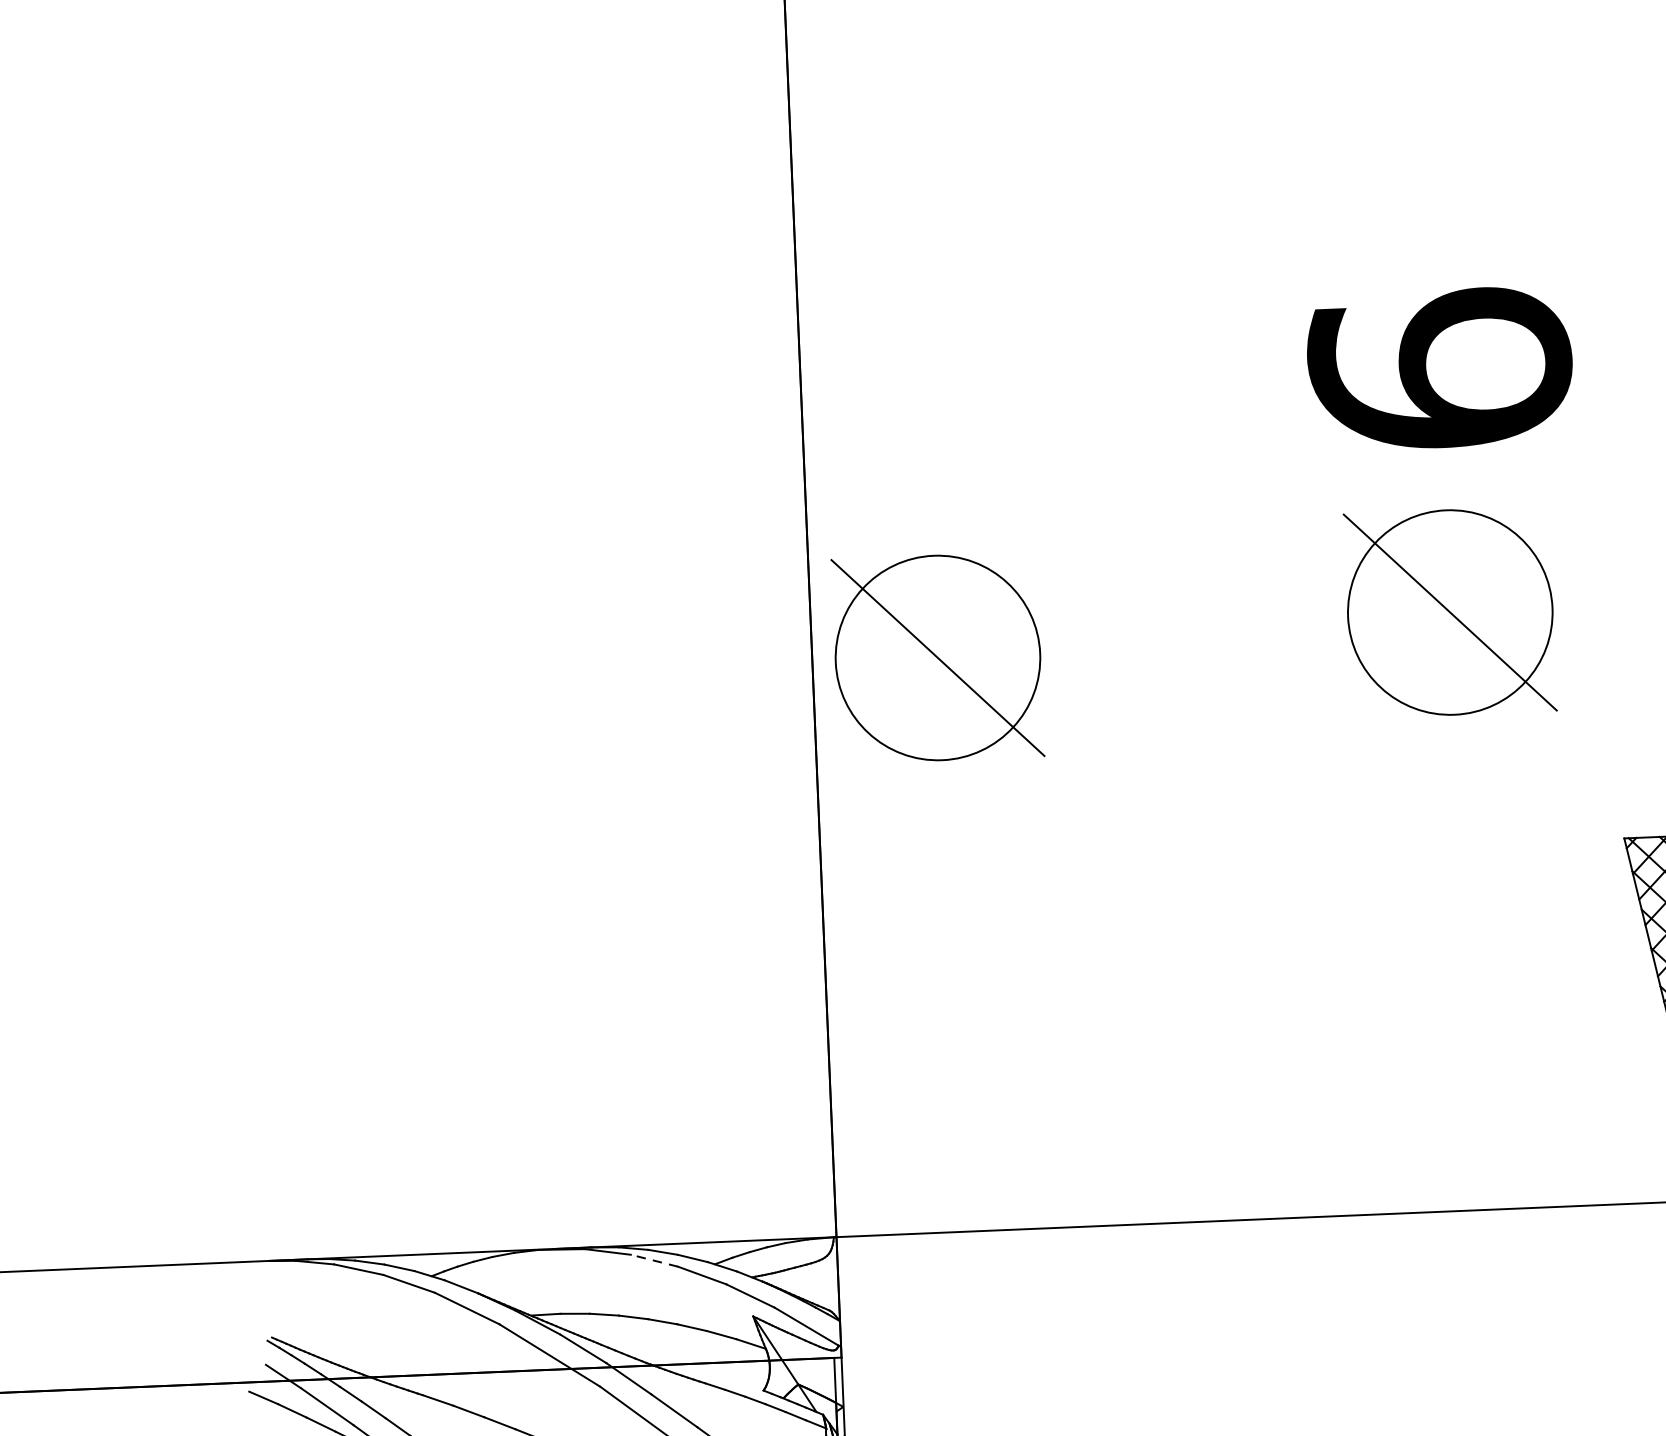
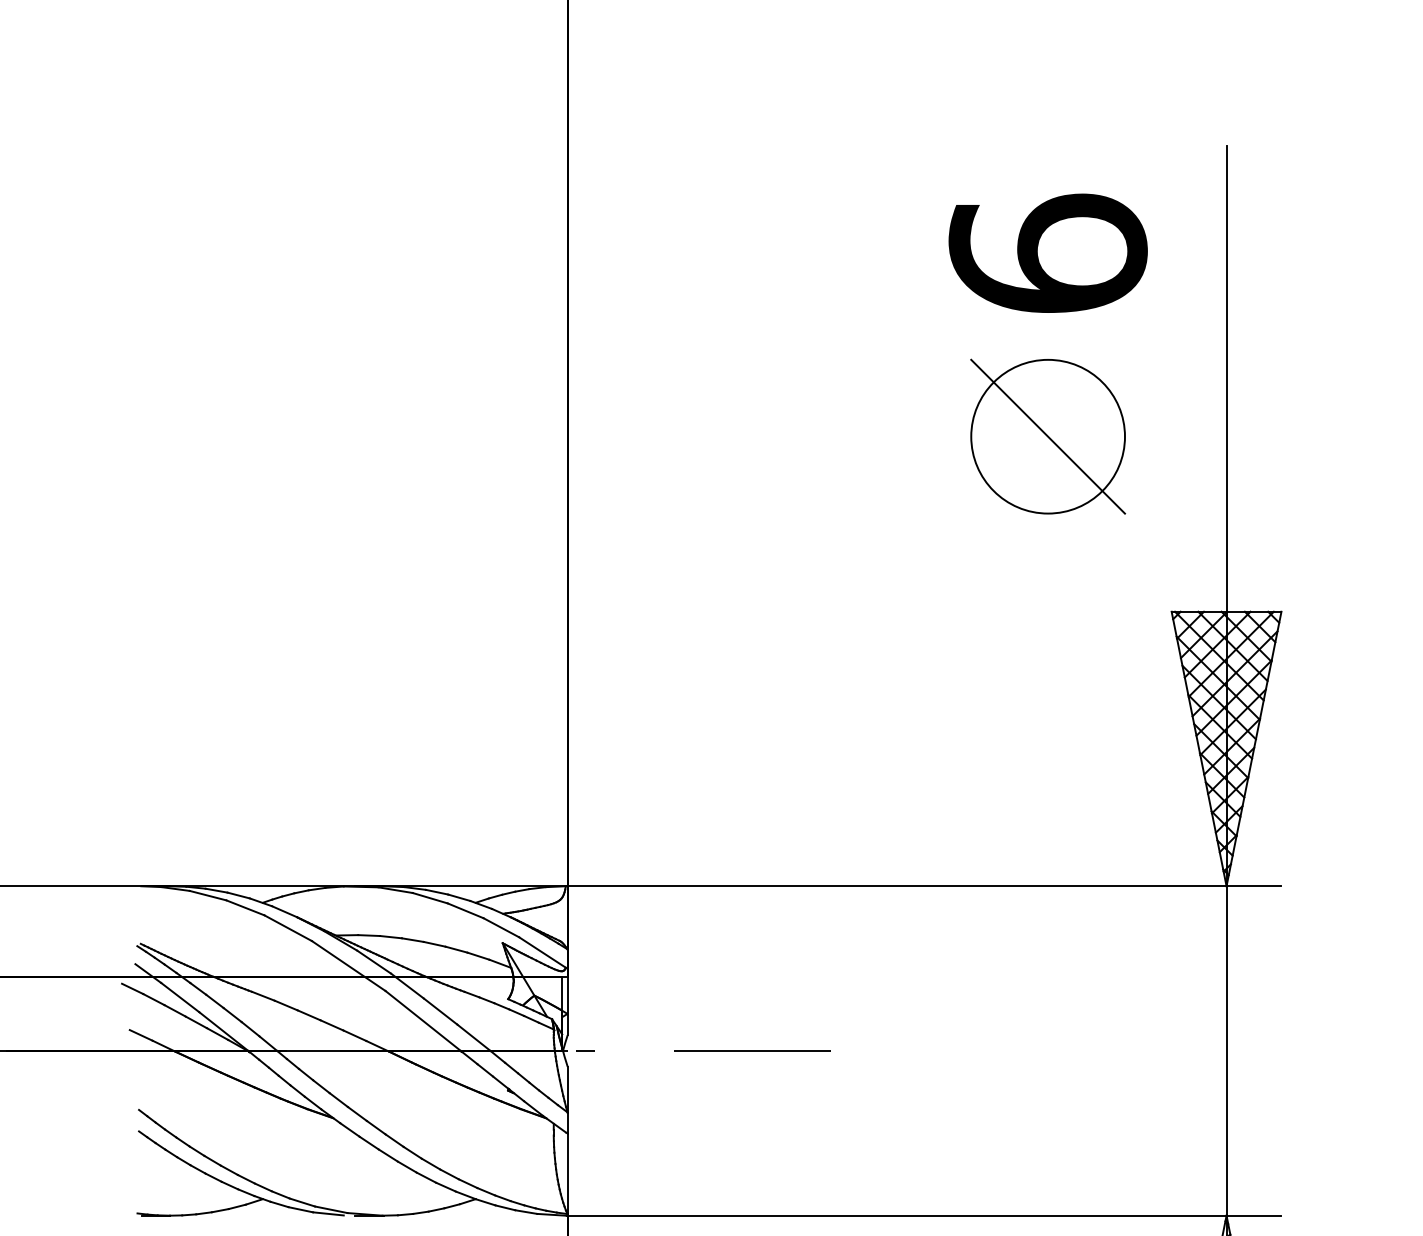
part: (938, 657) -> (662, 454), removed
line: (653, 1261) -> (429, 898), dashed -> solid

